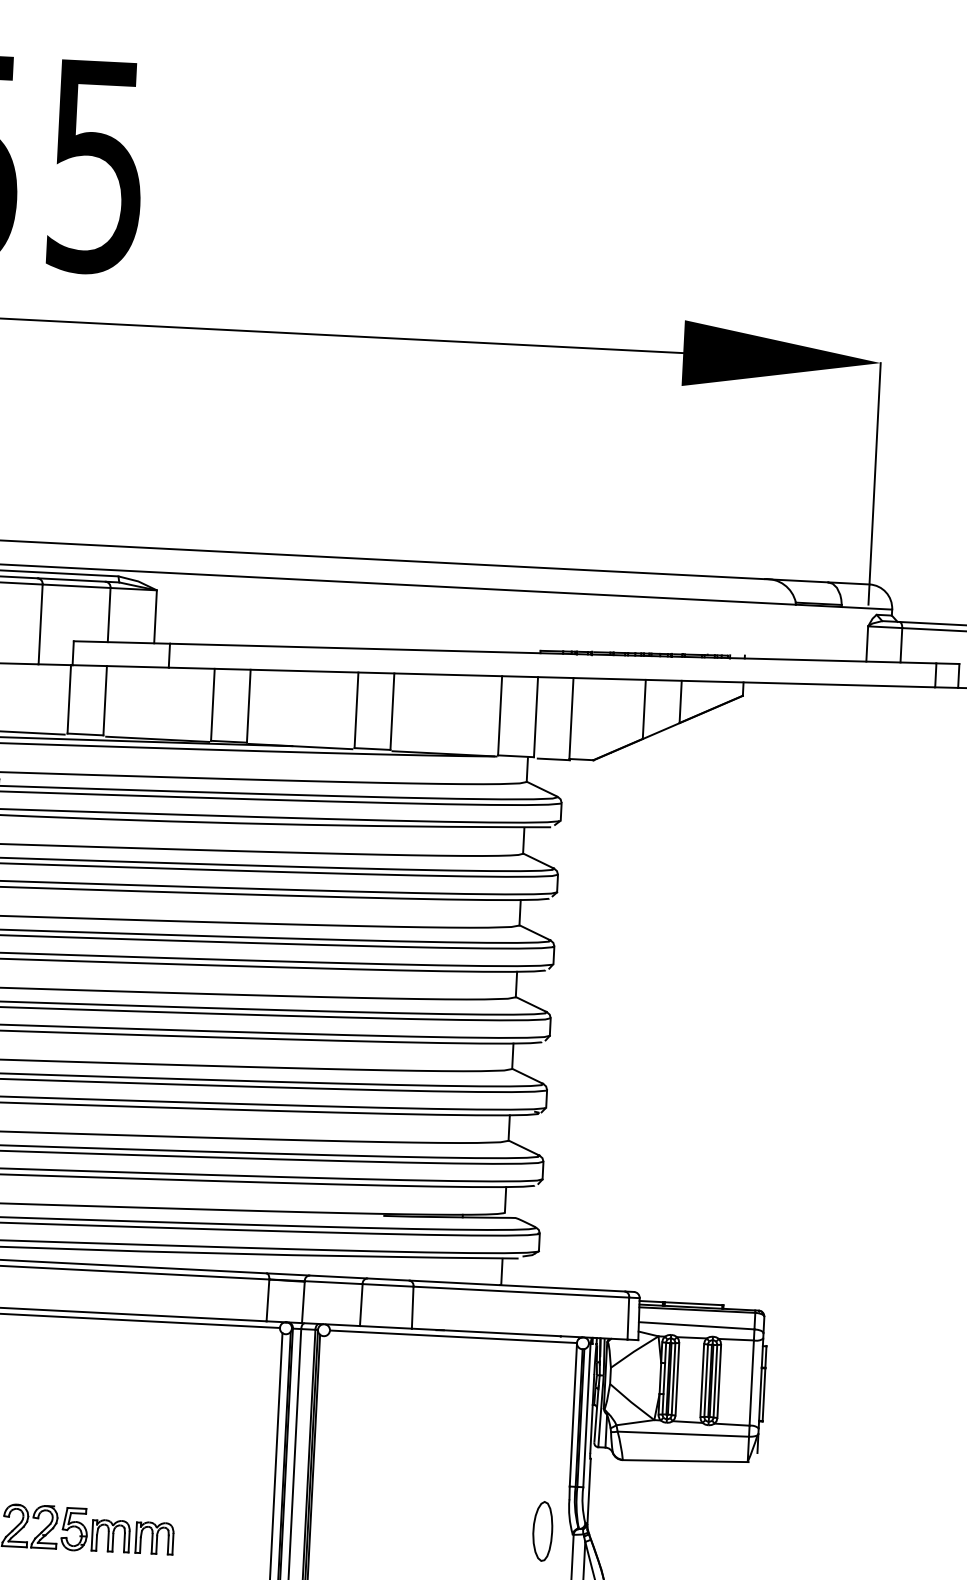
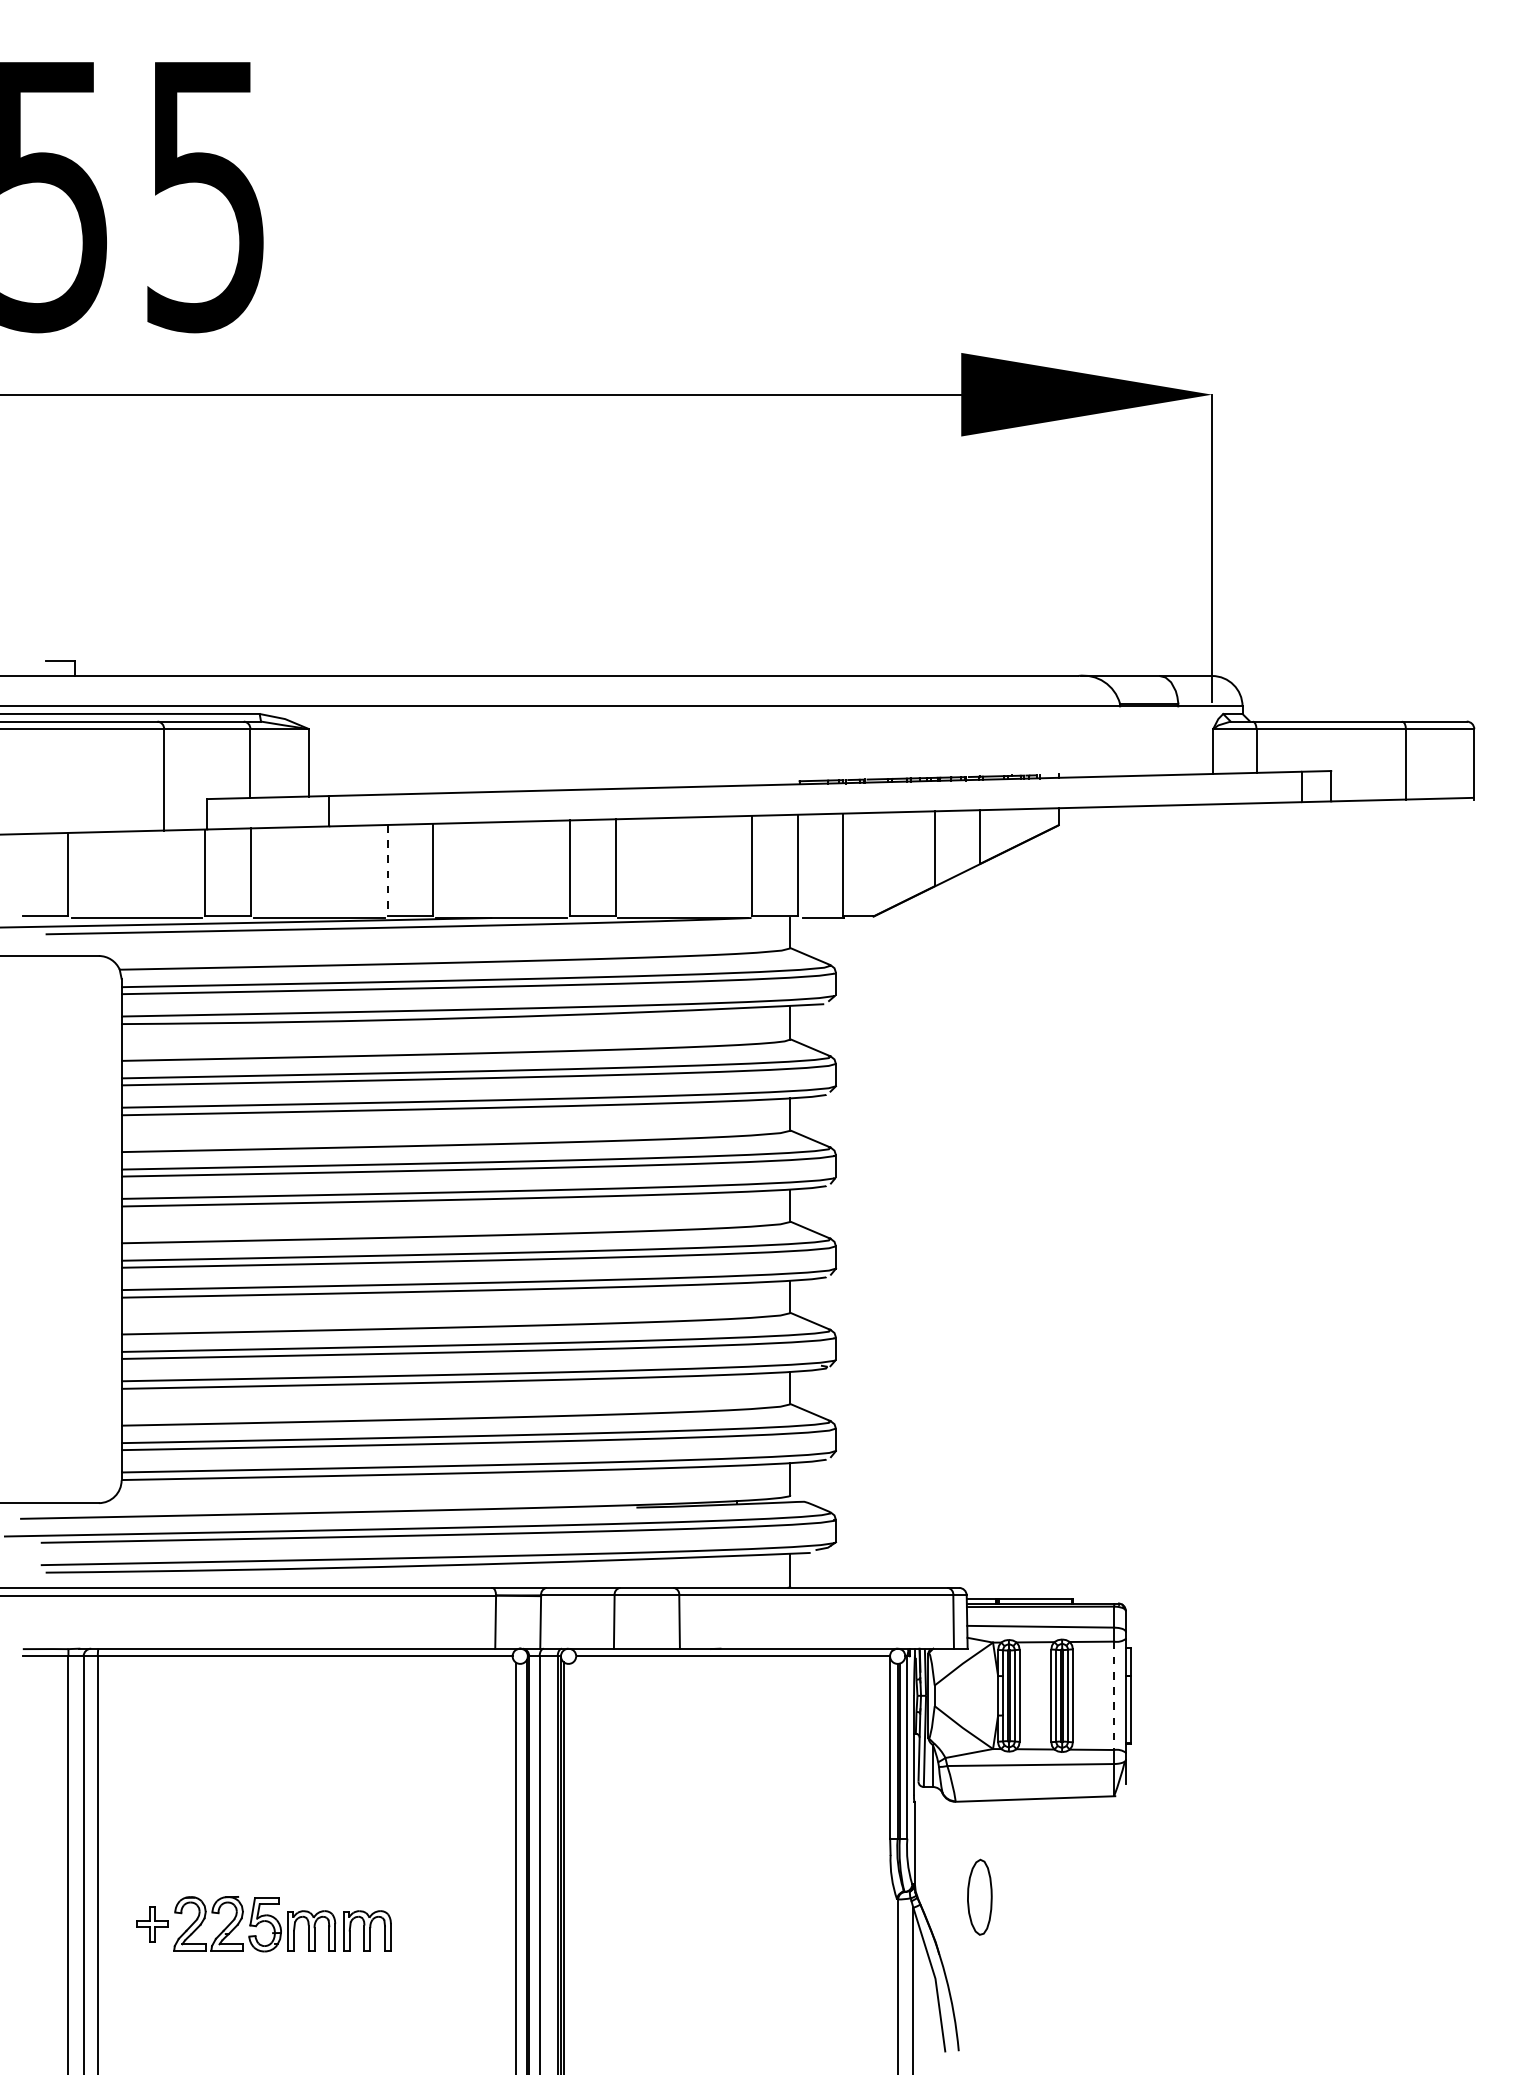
line: (212, 704) -> (387, 870), solid -> dashed
line: (751, 1383) -> (1114, 1696), solid -> dashed
part: (542, 1530) -> (979, 1896), moved

